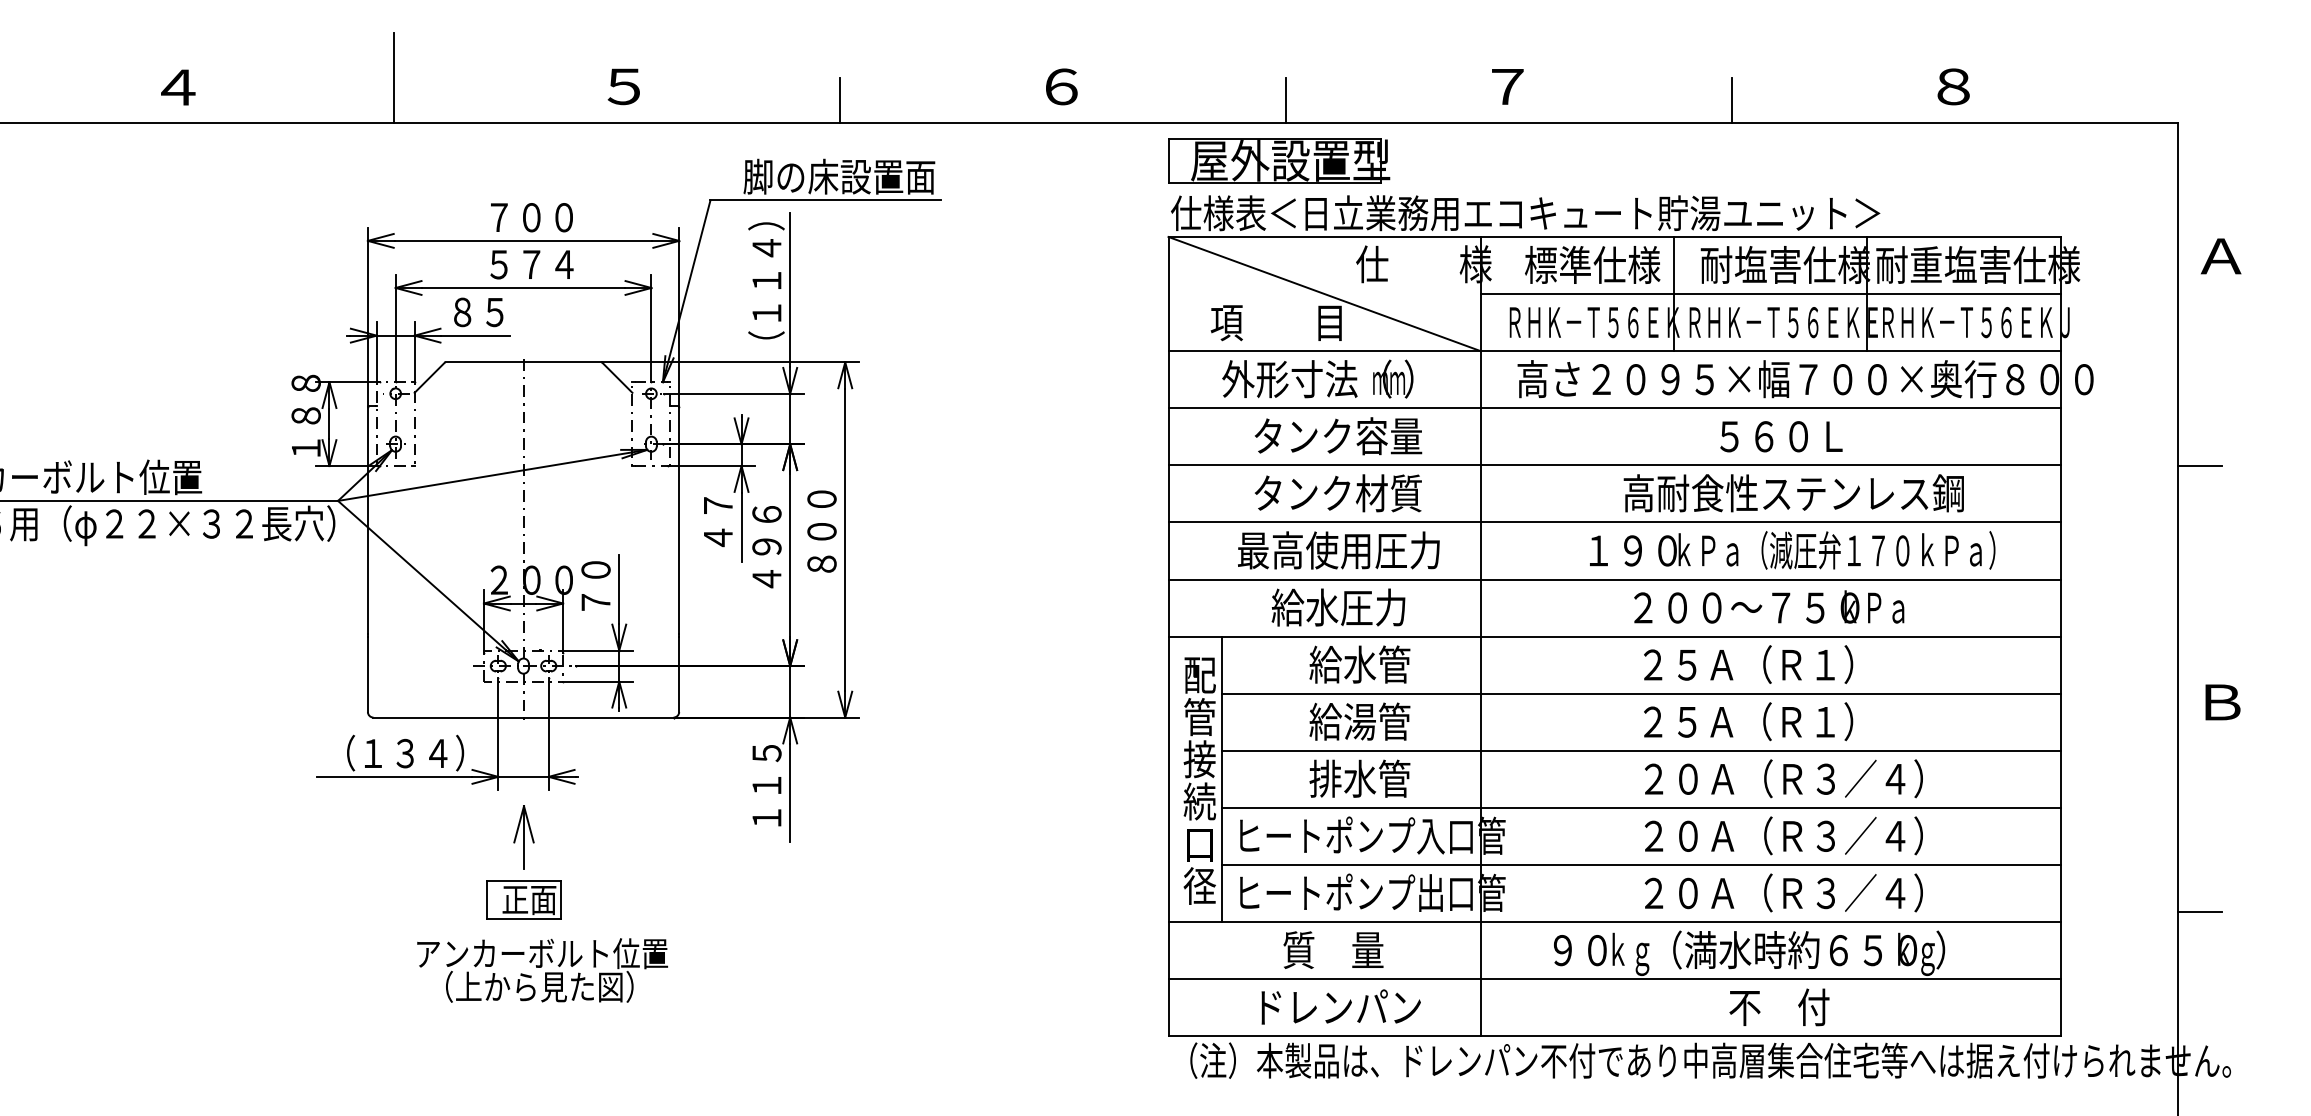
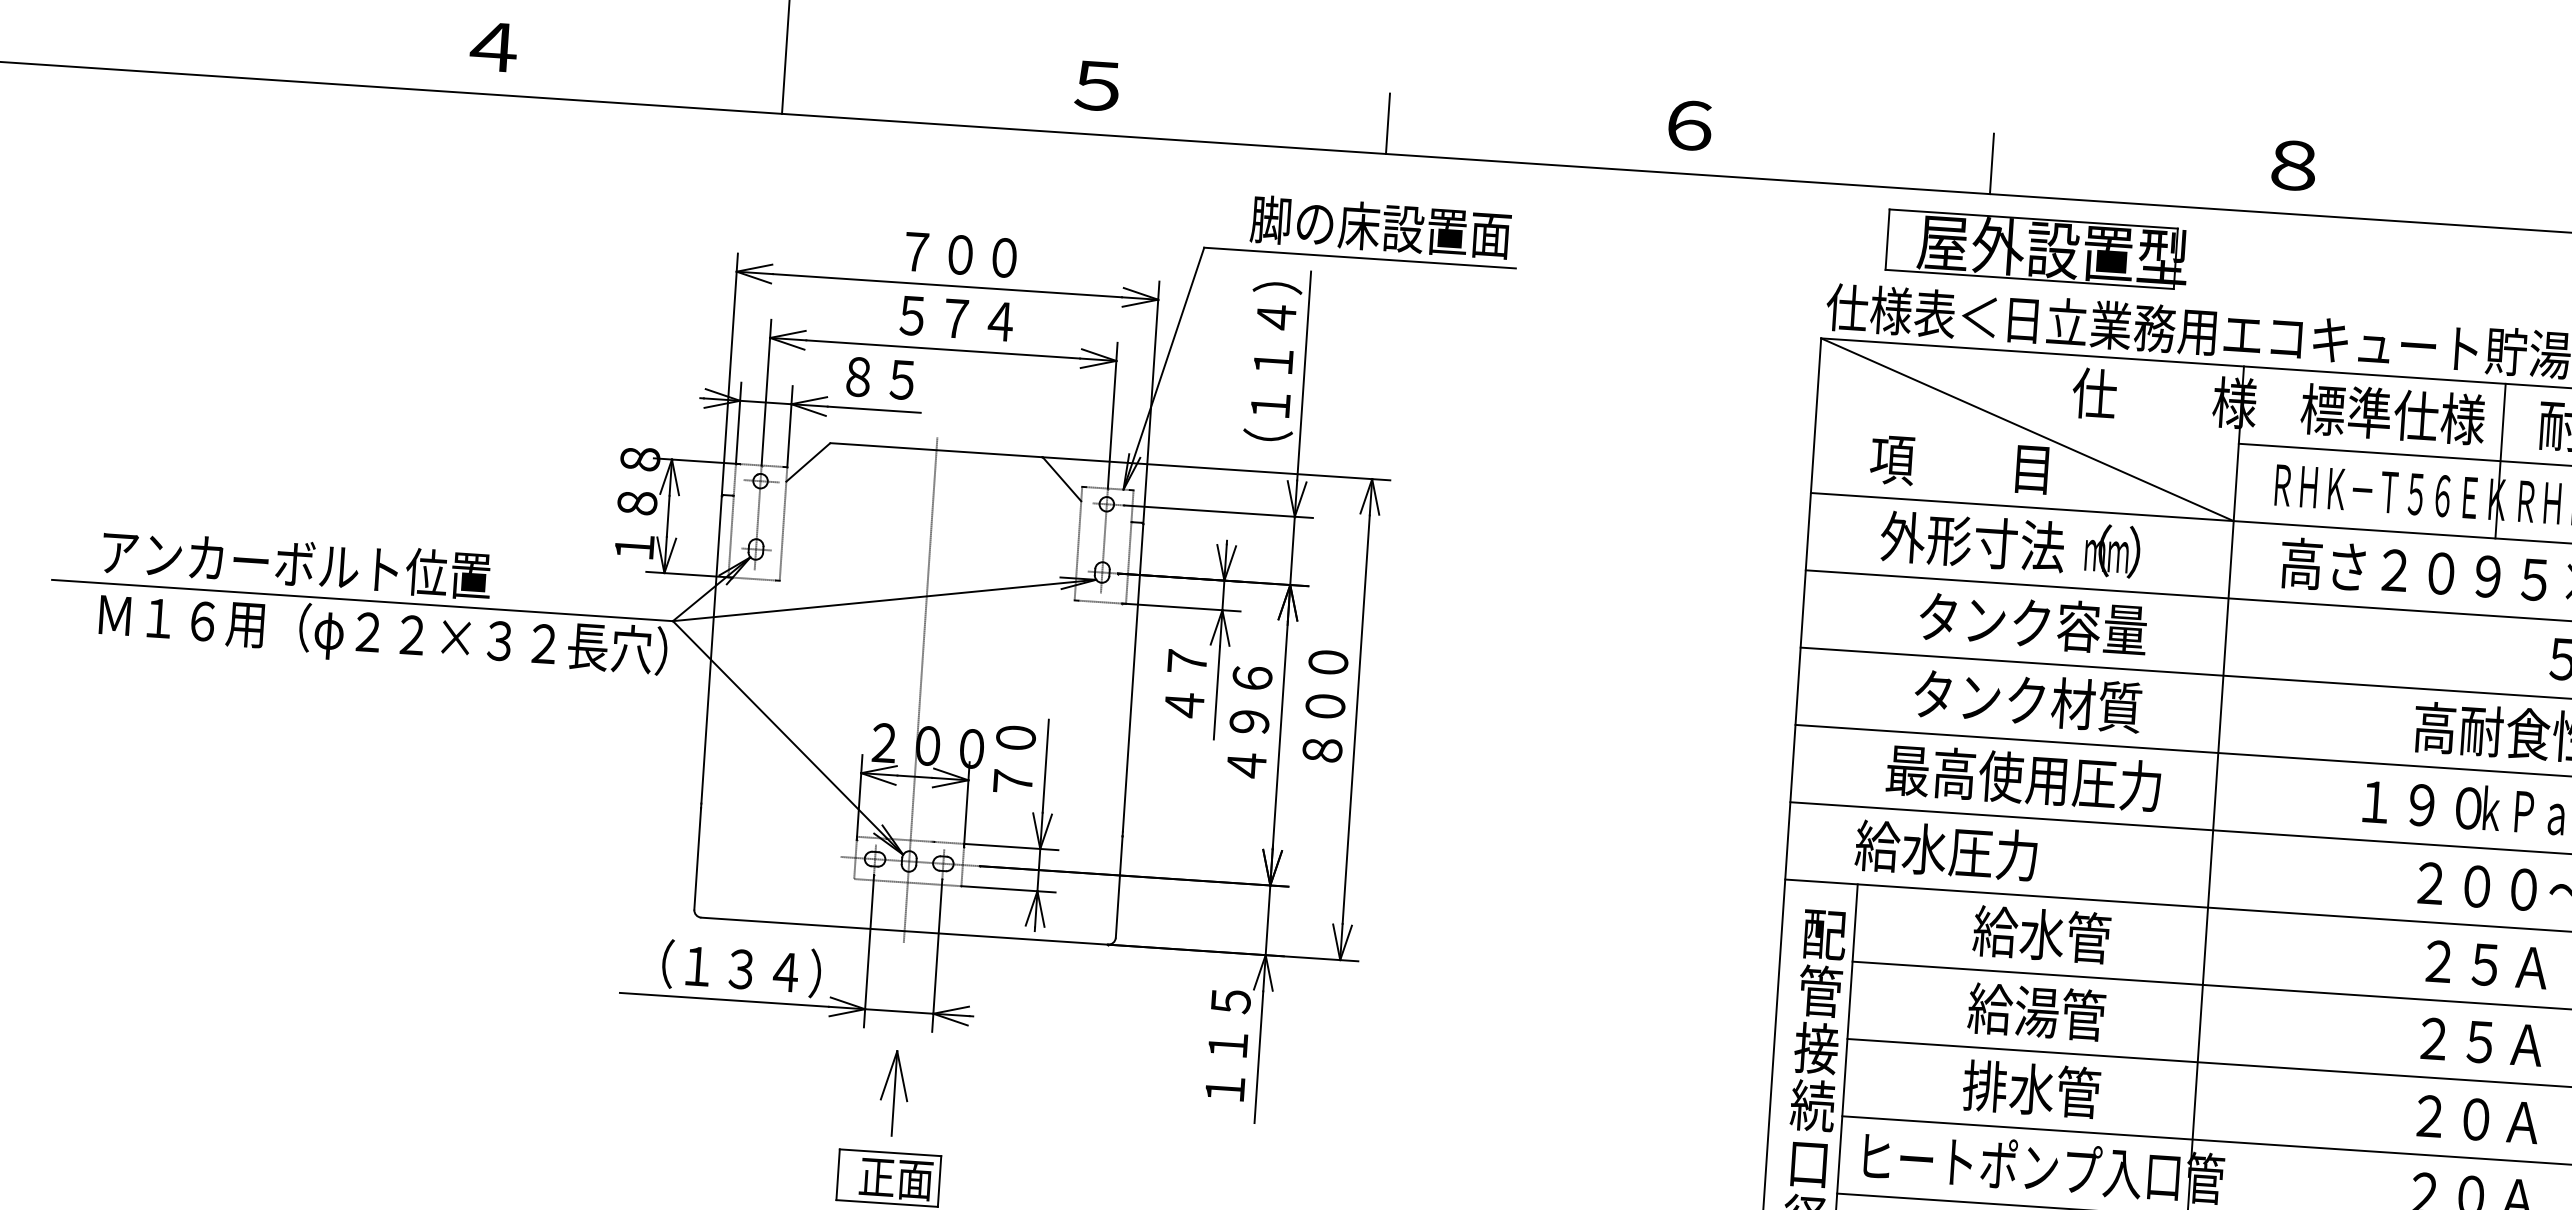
text: (1507, 86) -> (2293, 165), ７ -> ８
part: (1279, 160) -> (2037, 248), moved
text: (1338, 607) -> (1946, 850), moved

